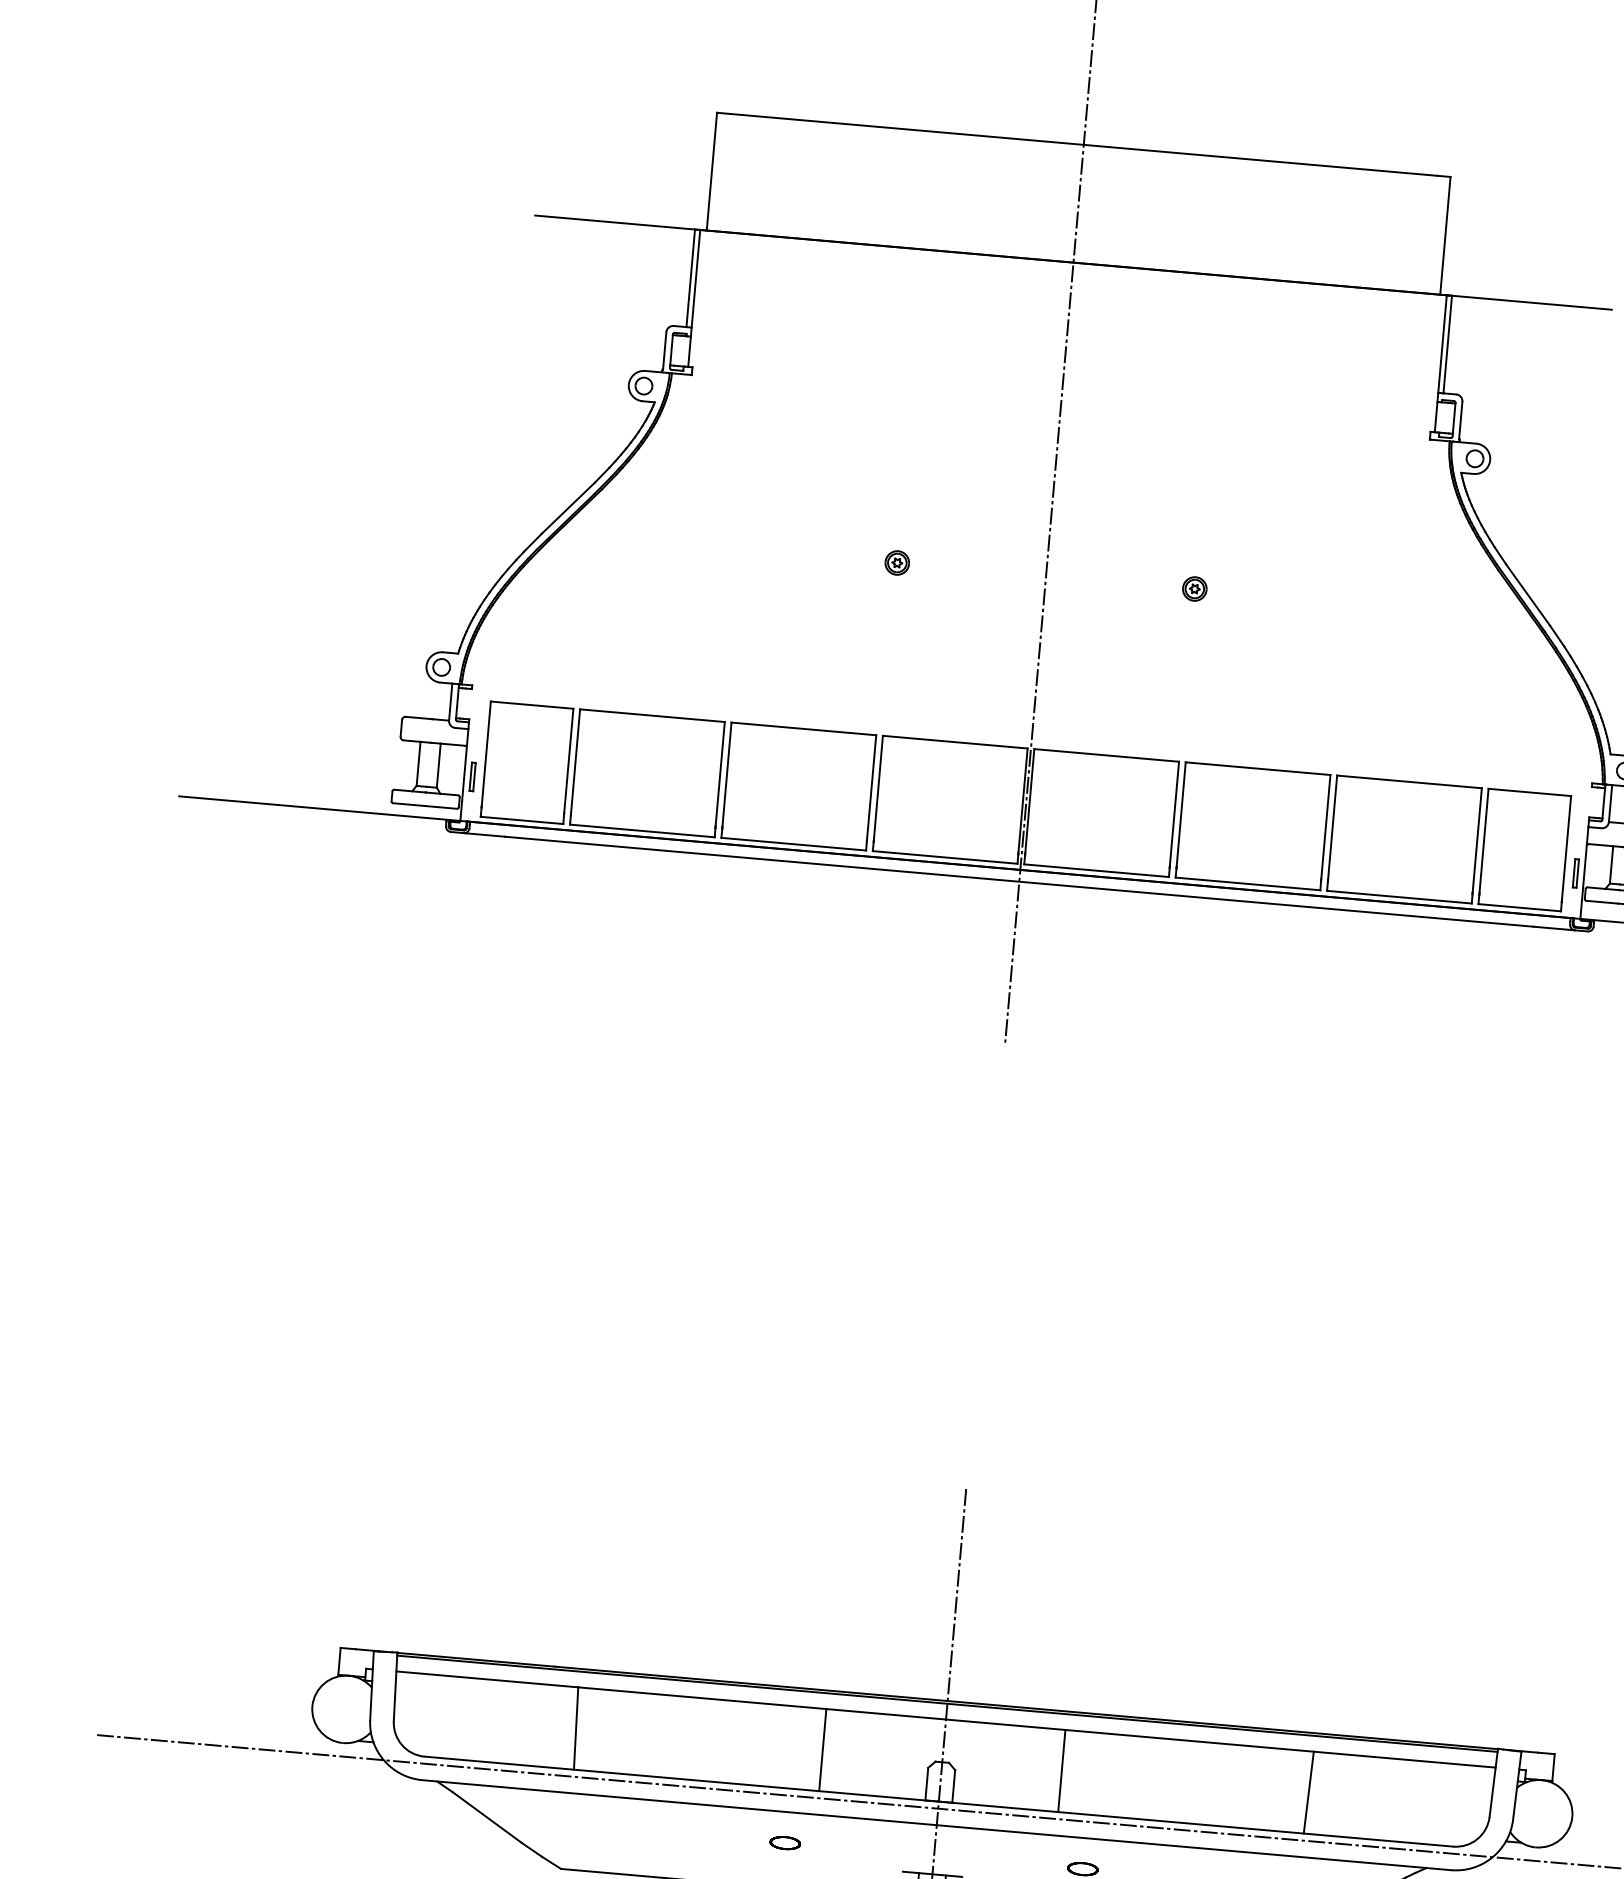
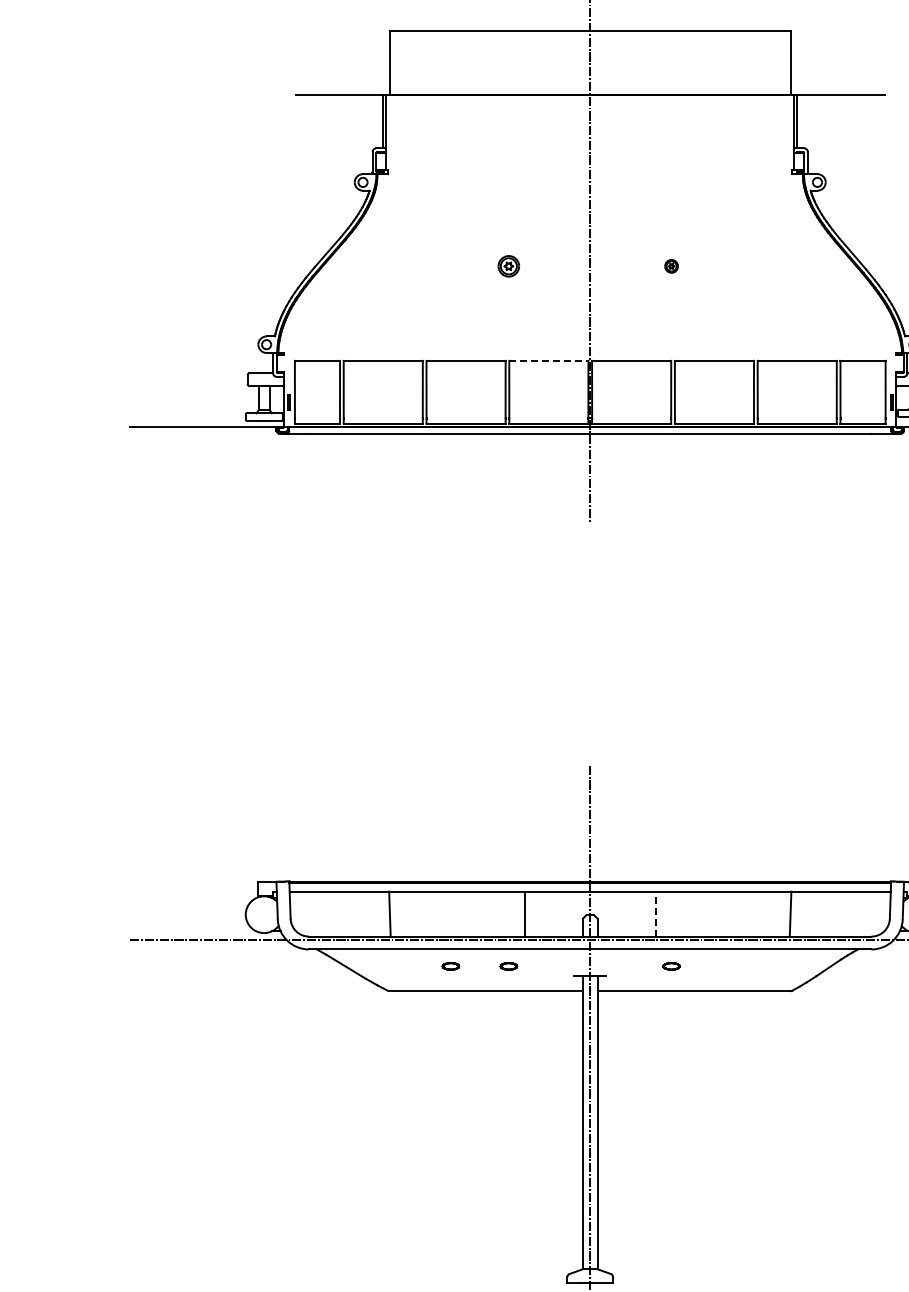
part: (896, 563) -> (508, 266), size x1.6
line: (954, 741) -> (548, 360), solid -> dashed
line: (1061, 1769) -> (655, 913), solid -> dashed
part: (678, 1833) -> (450, 966), added

